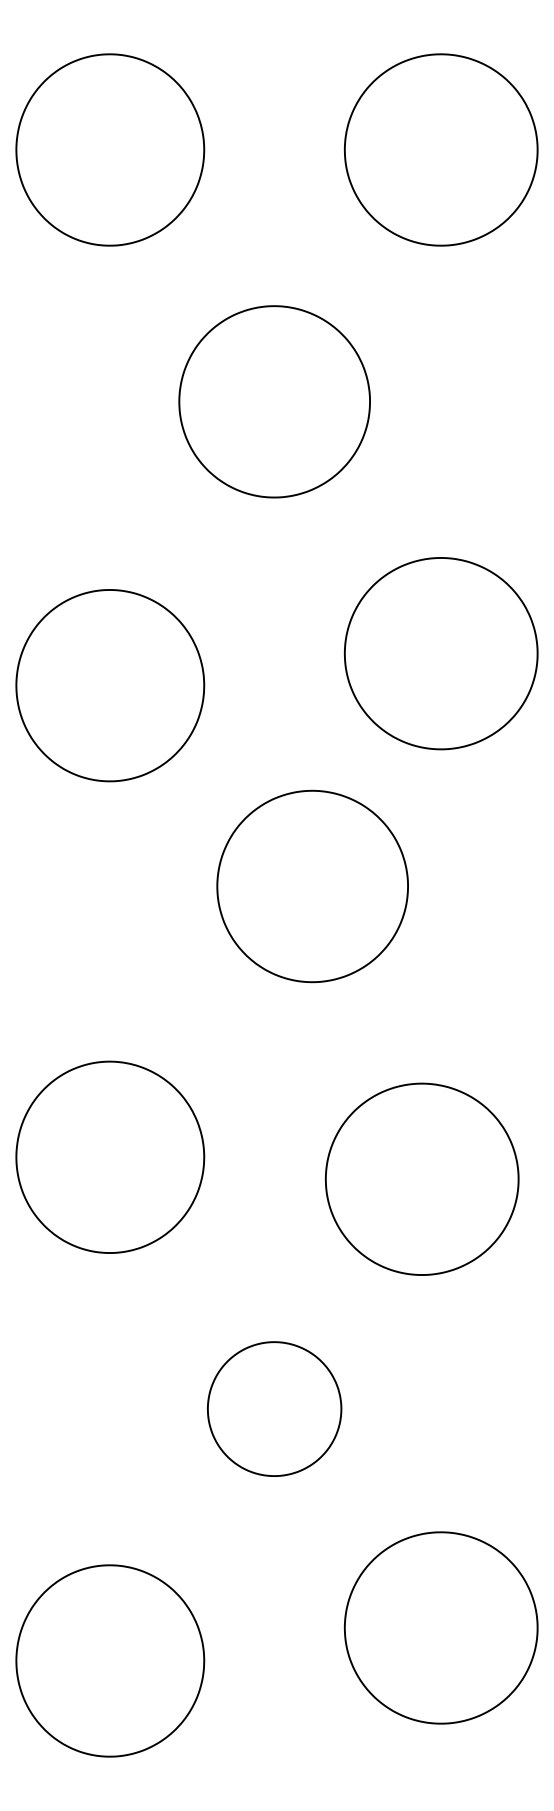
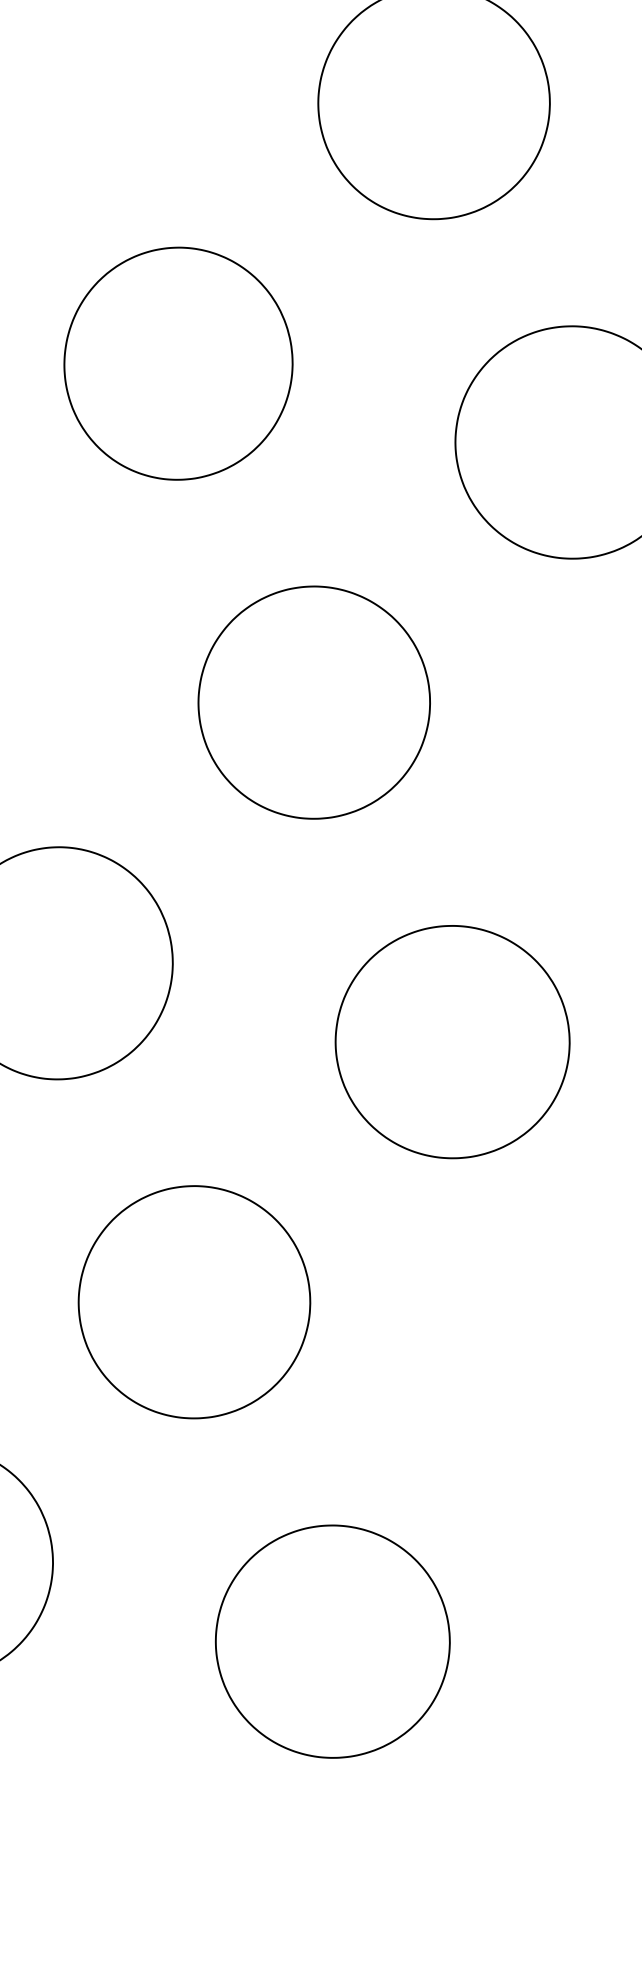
part: (110, 685) -> (178, 363), moved
part: (312, 886) -> (314, 702), moved
part: (421, 1178) -> (452, 1040), moved
part: (274, 1408) -> (194, 1301), size x1.43
part: (440, 1627) -> (332, 1640), moved

